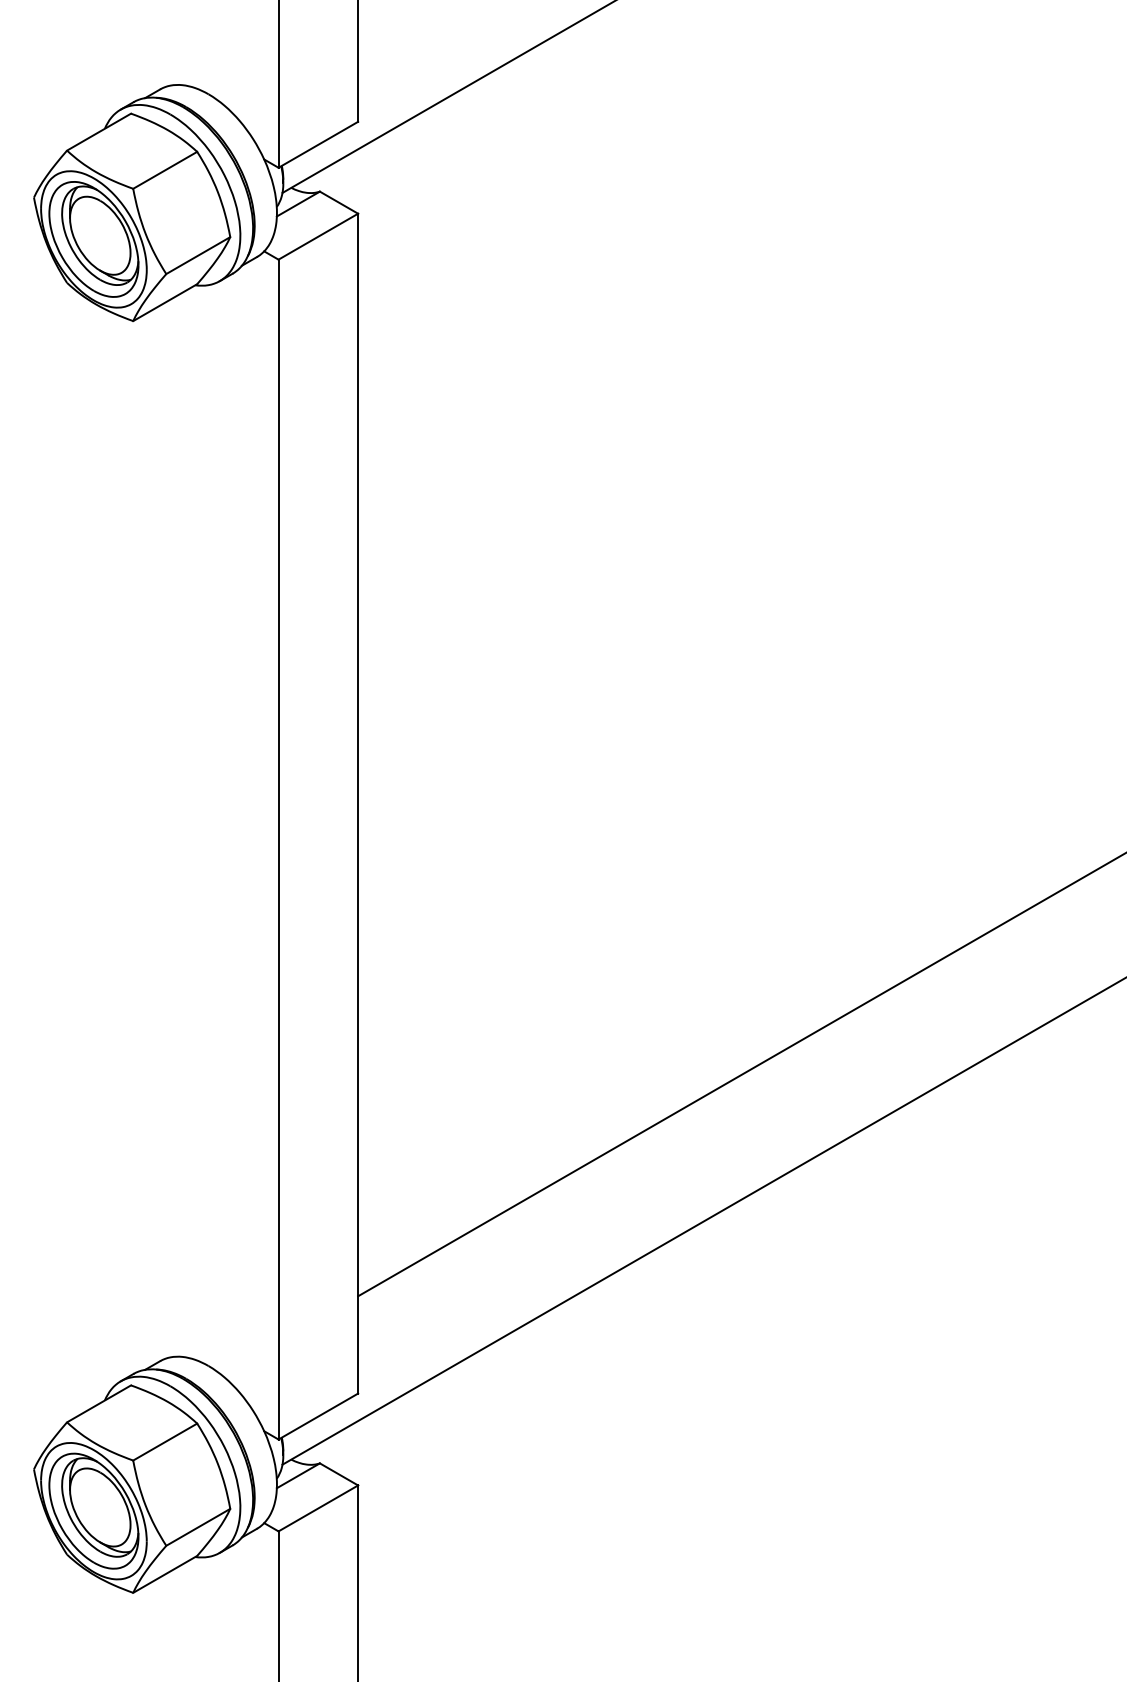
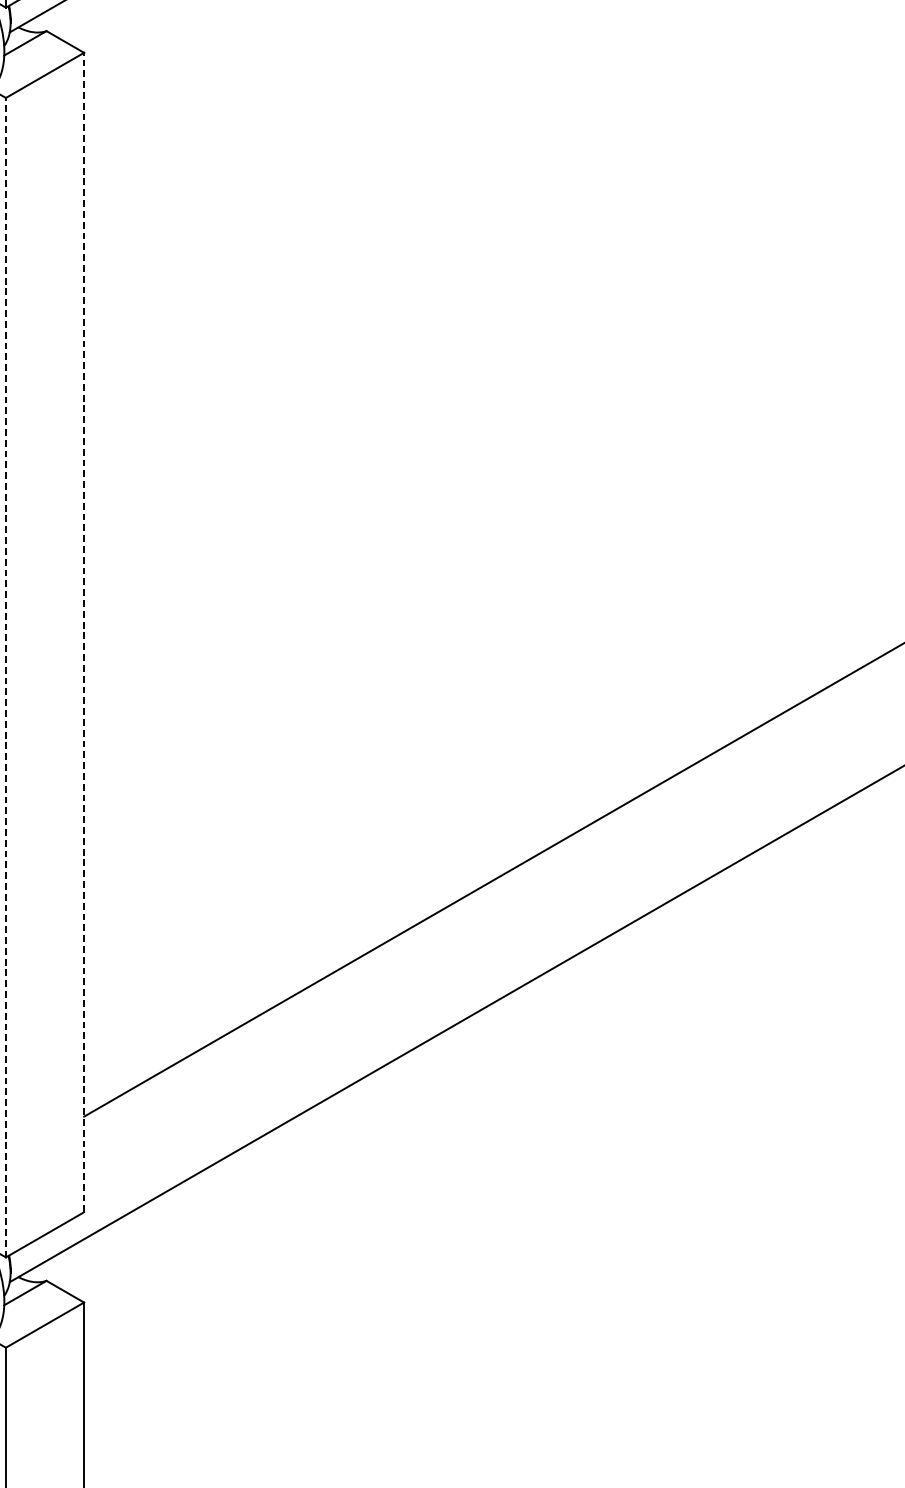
line: (358, 803) -> (84, 632), solid -> dashed
line: (278, 849) -> (5, 677), solid -> dashed

